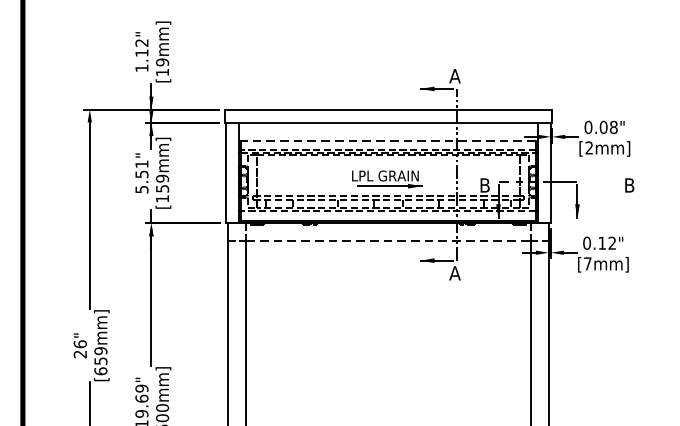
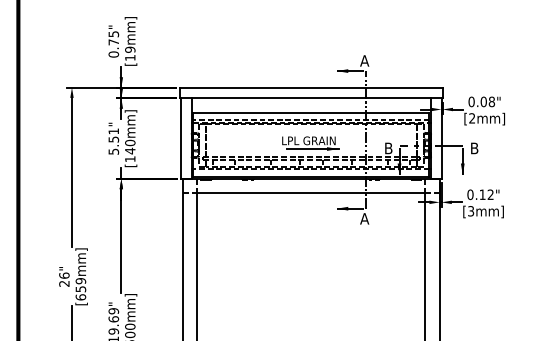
text: (141, 55) -> (113, 44), 1.12" -> 0.75"
line: (387, 140) -> (310, 112), dashed -> solid
text: (162, 184) -> (130, 147), [159mm] -> [140mm]
text: (629, 185) -> (474, 148), moved
line: (388, 241) -> (311, 193), dashed -> solid
text: (588, 264) -> (471, 211), [7mm] -> [3mm]

